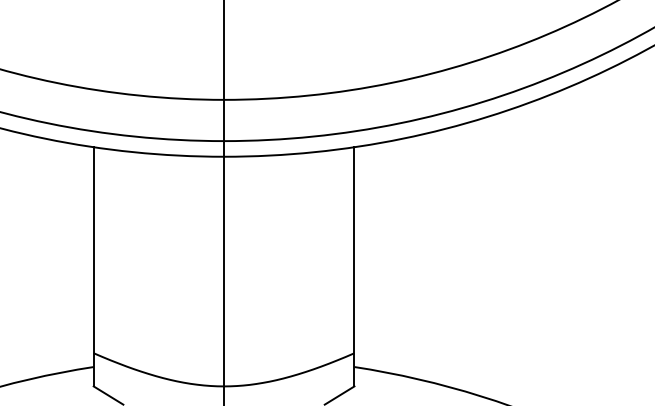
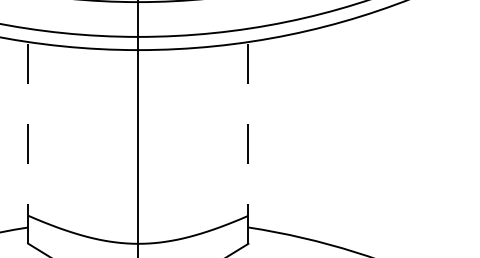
line: (93, 266) -> (28, 142), solid -> dashed
line: (354, 266) -> (248, 142), solid -> dashed

